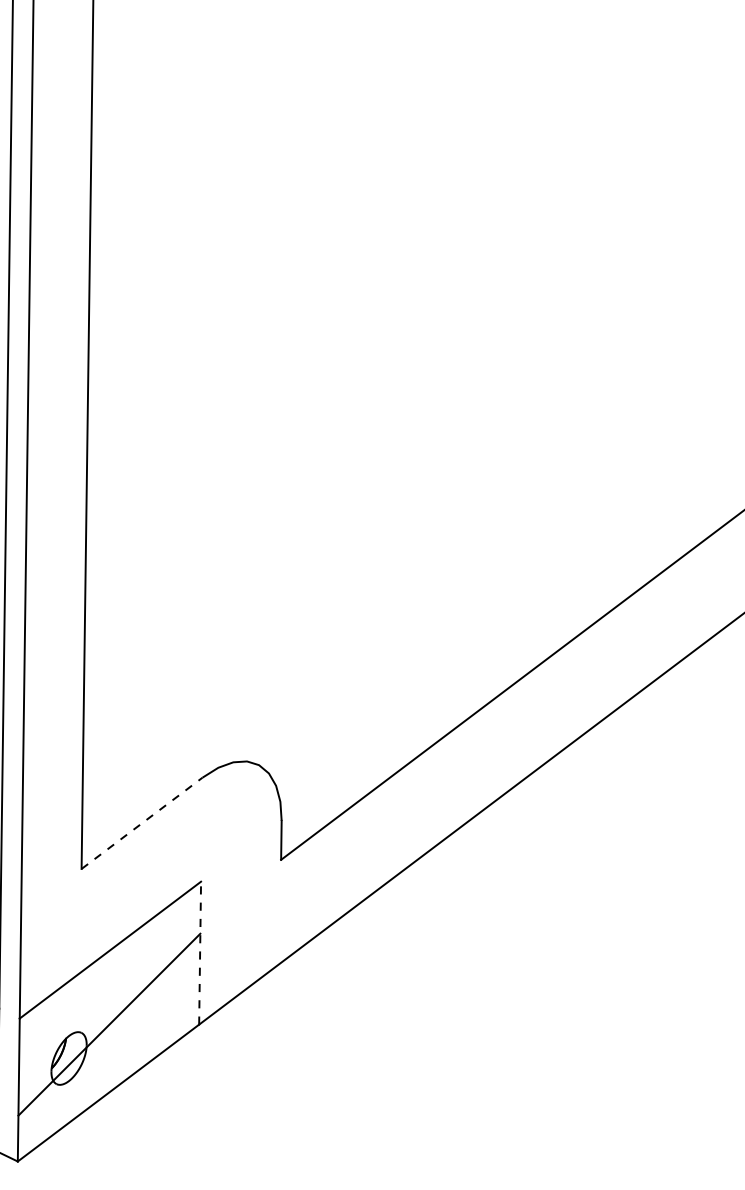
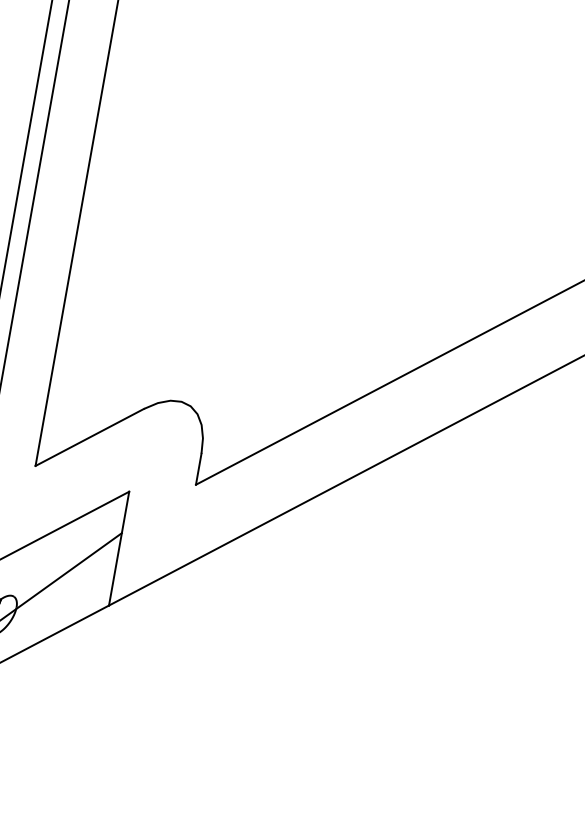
line: (142, 823) -> (90, 437), dashed -> solid
line: (200, 952) -> (119, 548), dashed -> solid

